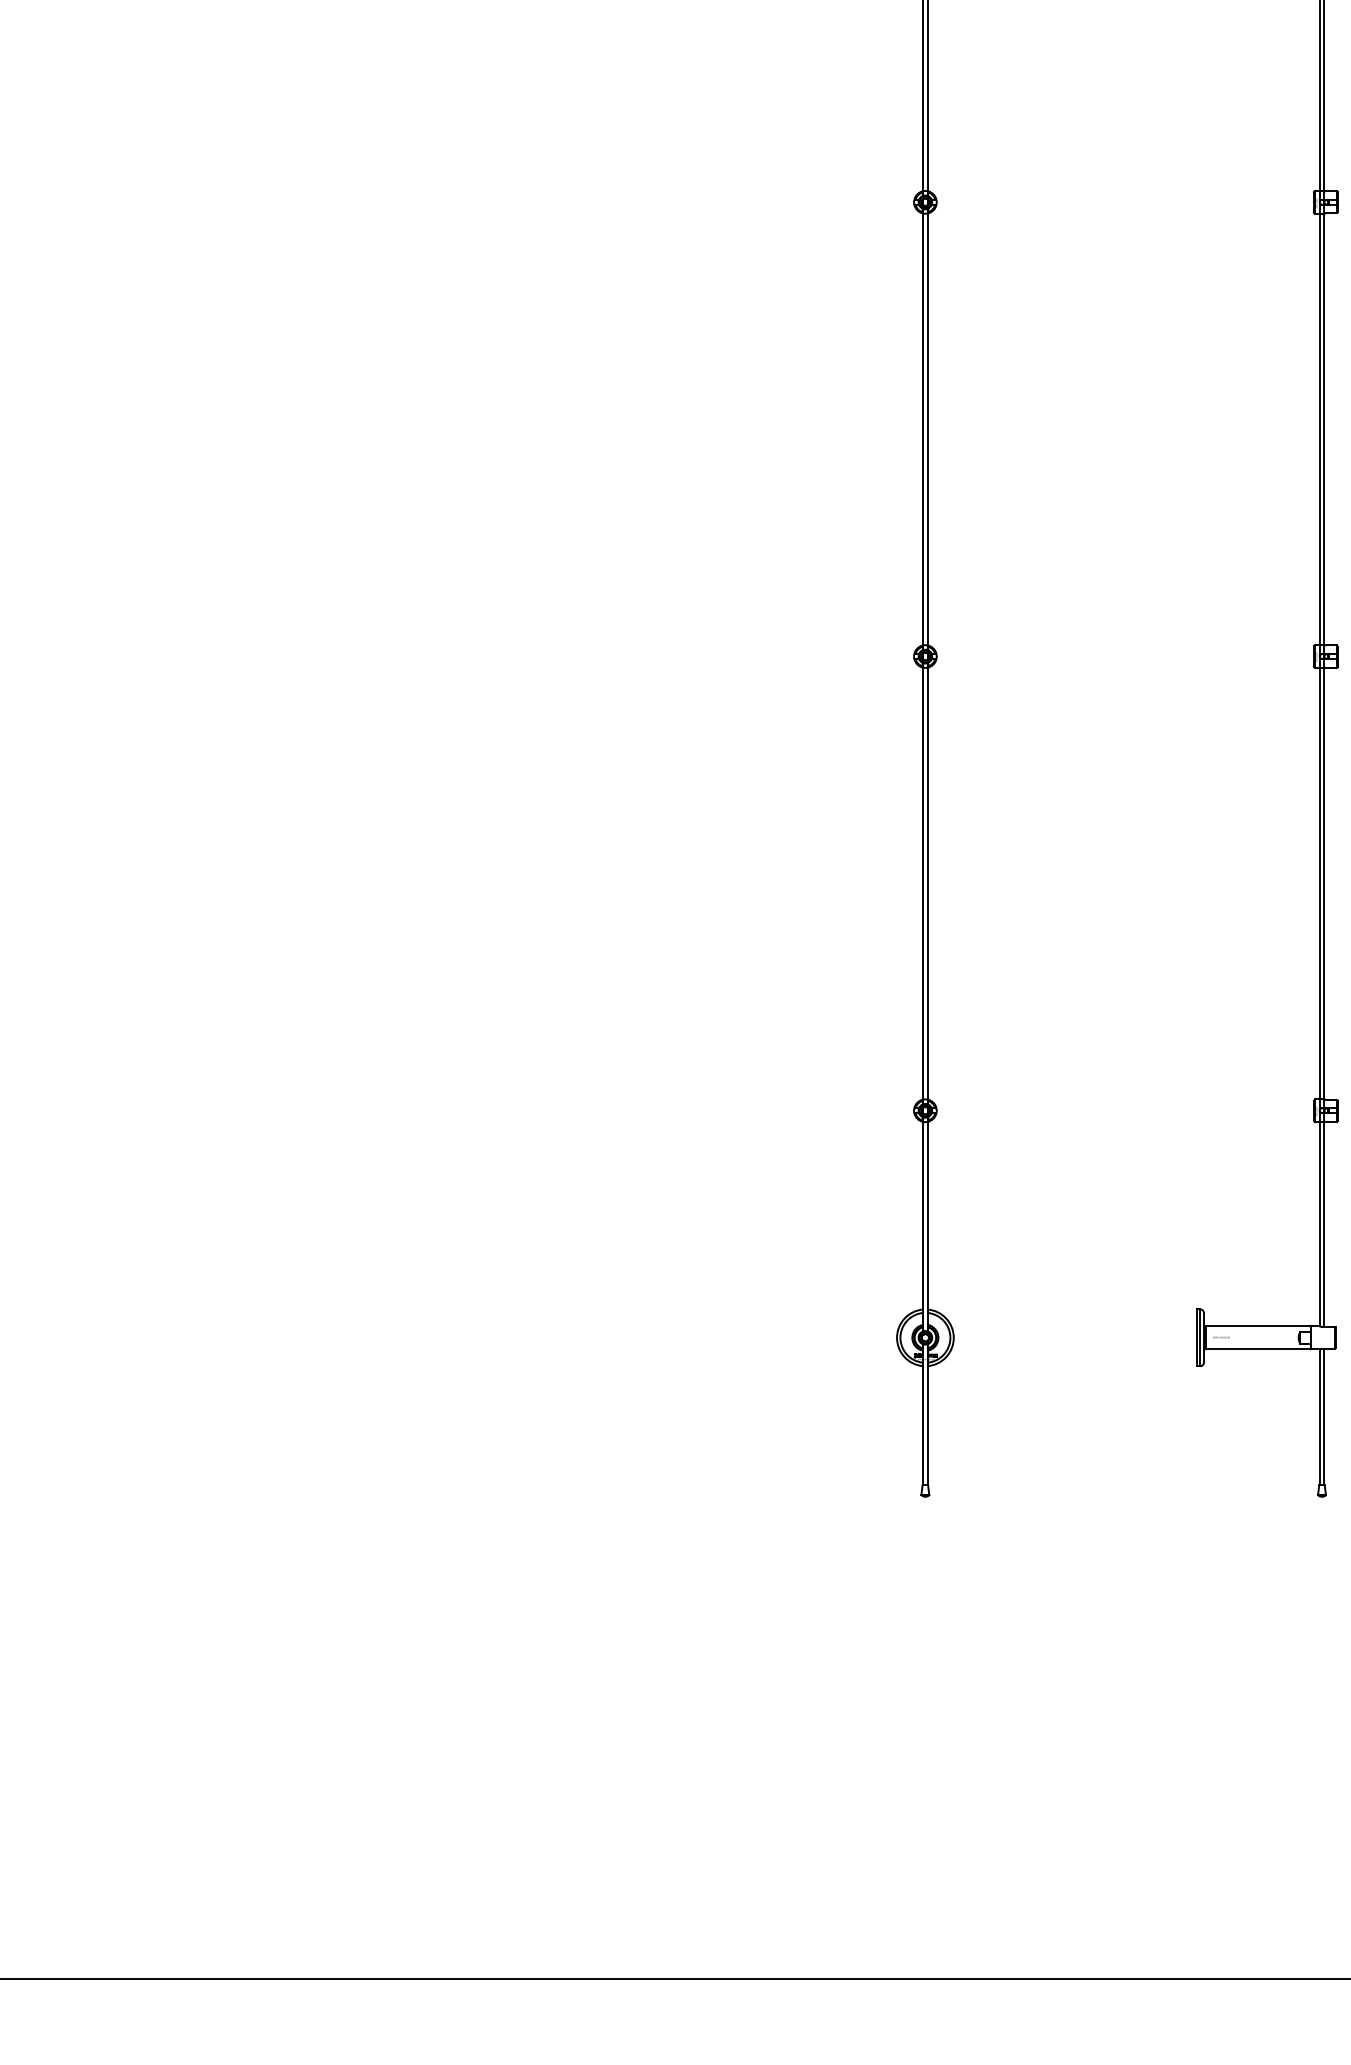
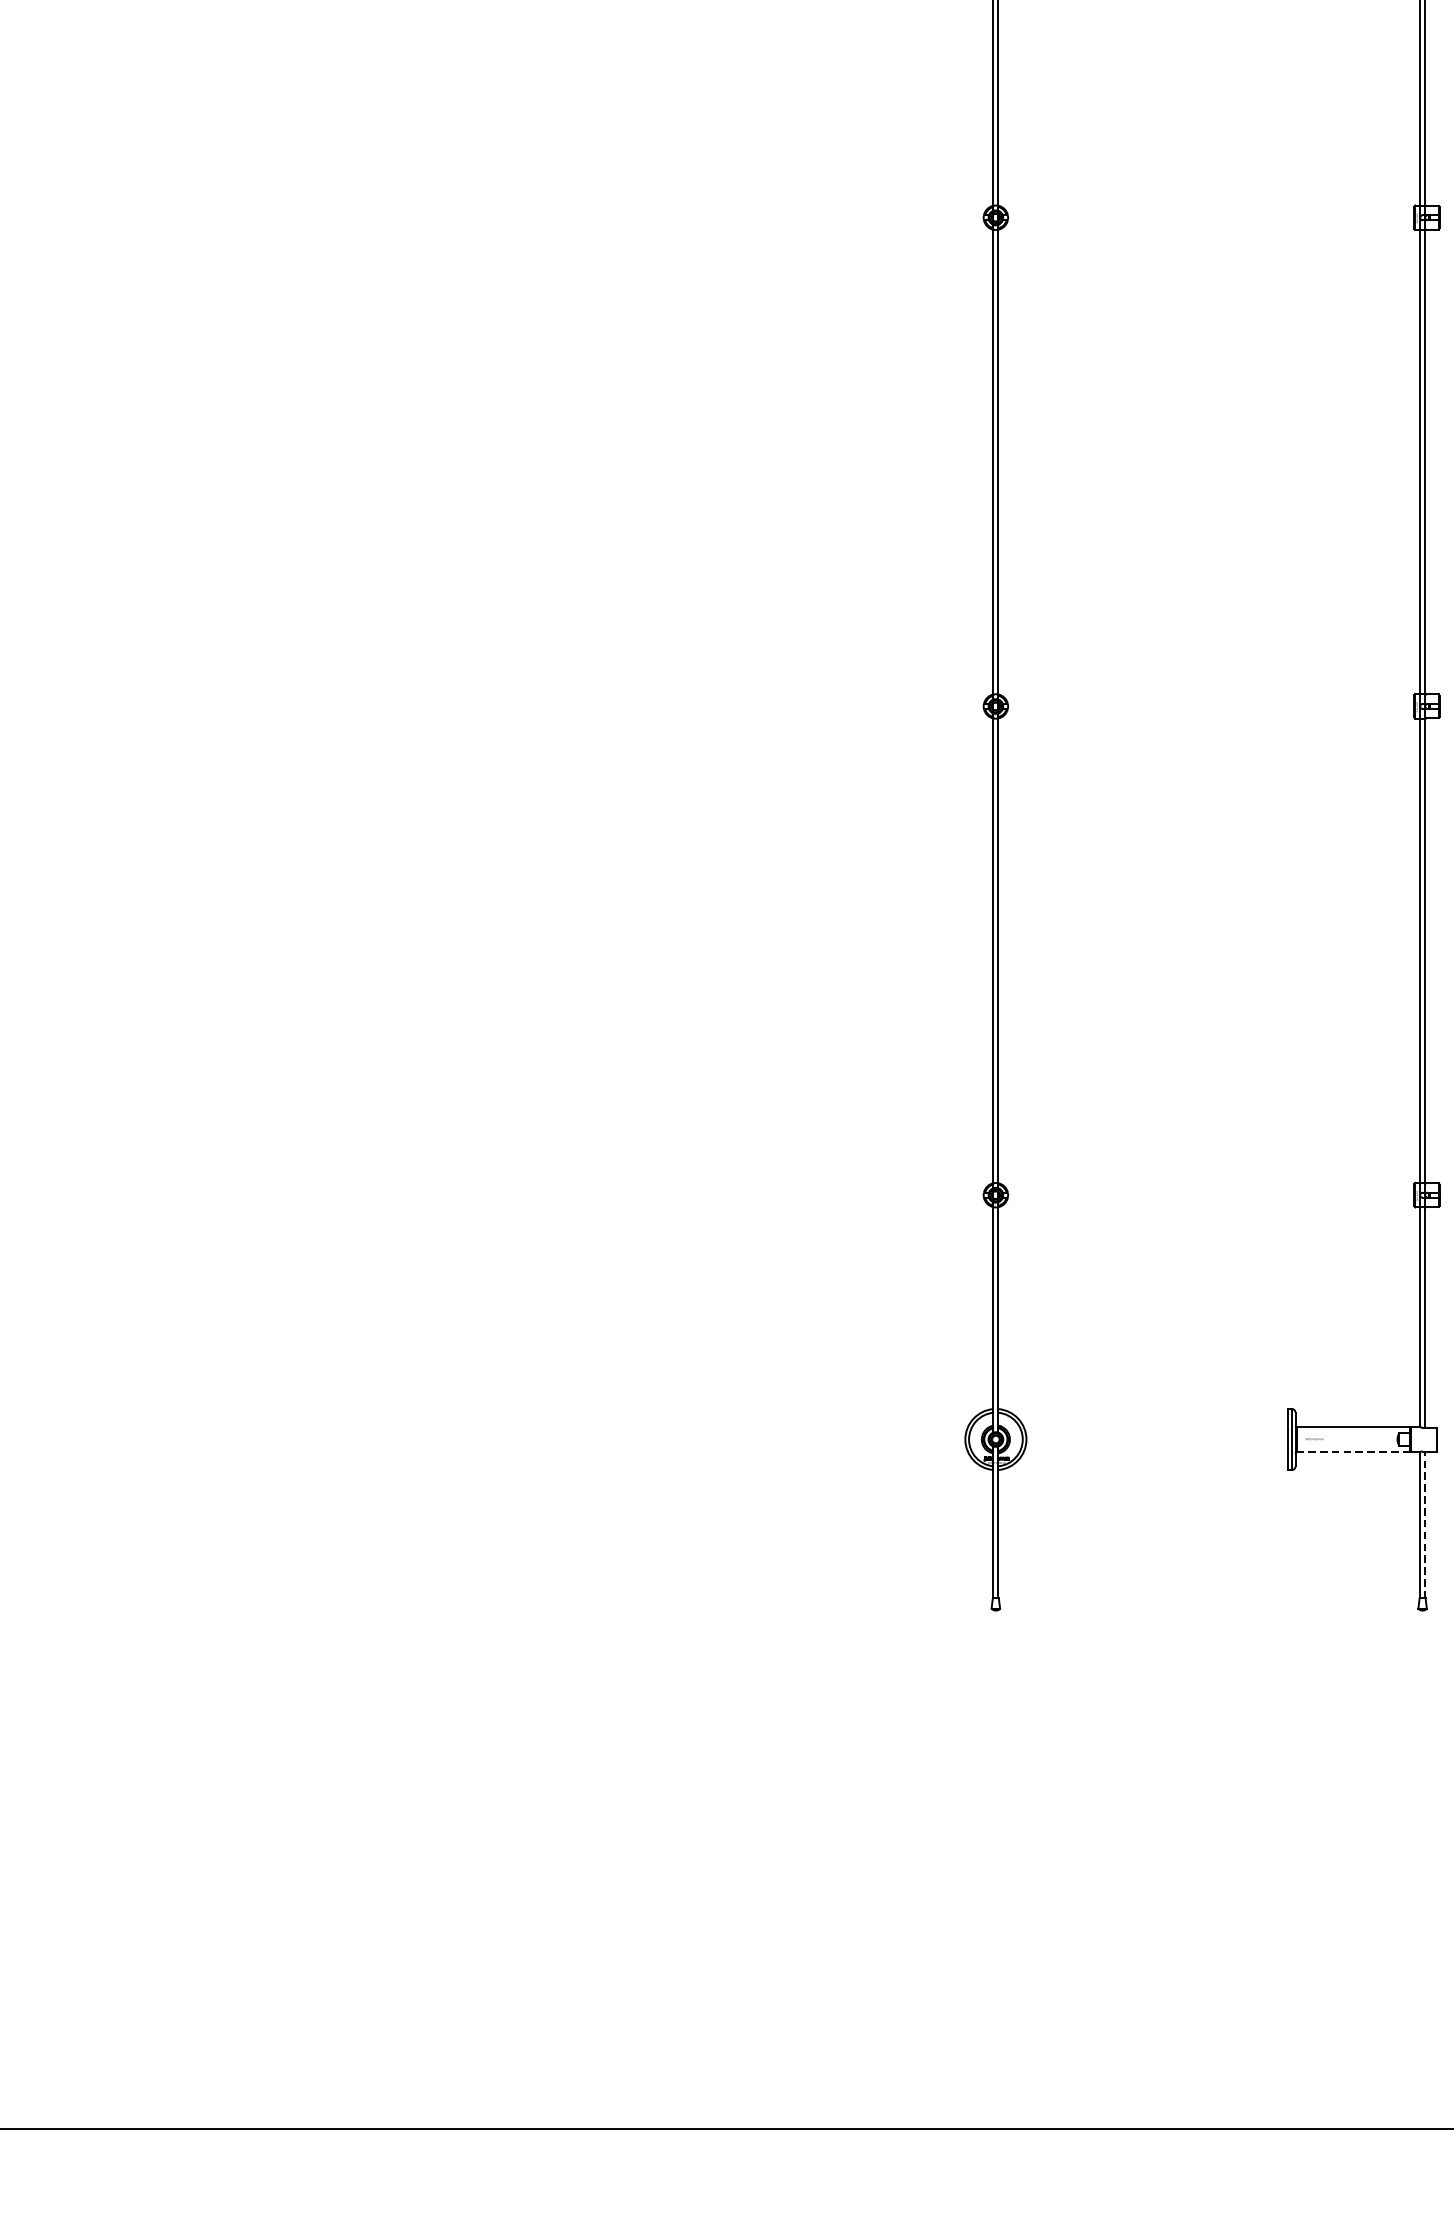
line: (1258, 1349) -> (1354, 1452), solid -> dashed
line: (1324, 1416) -> (1425, 1524), solid -> dashed

